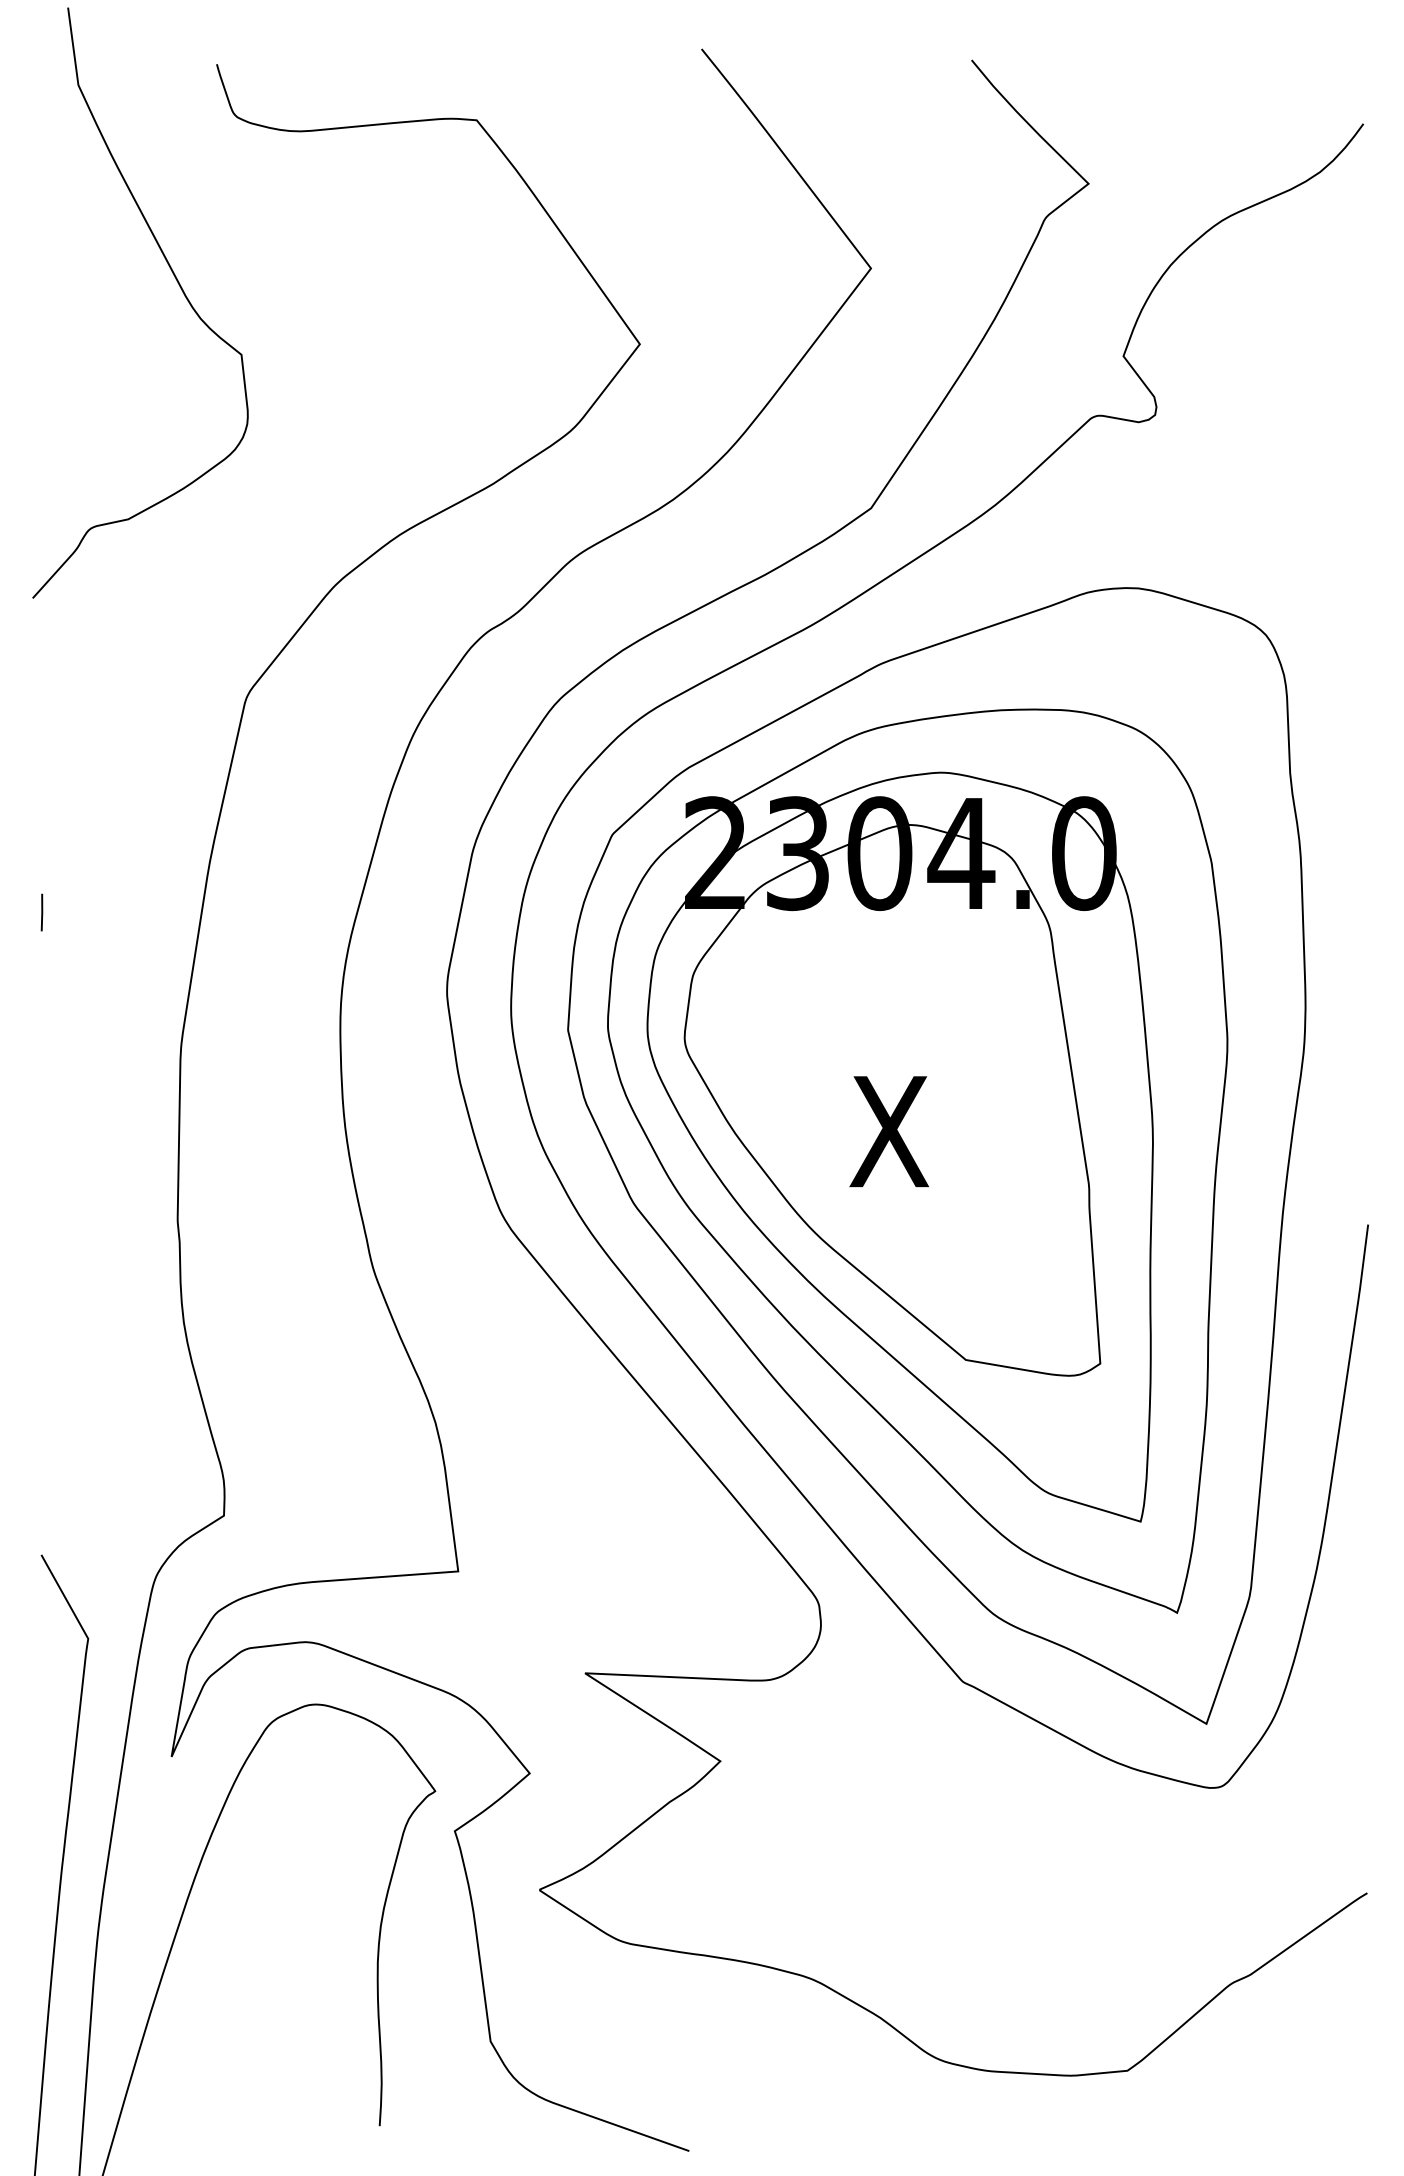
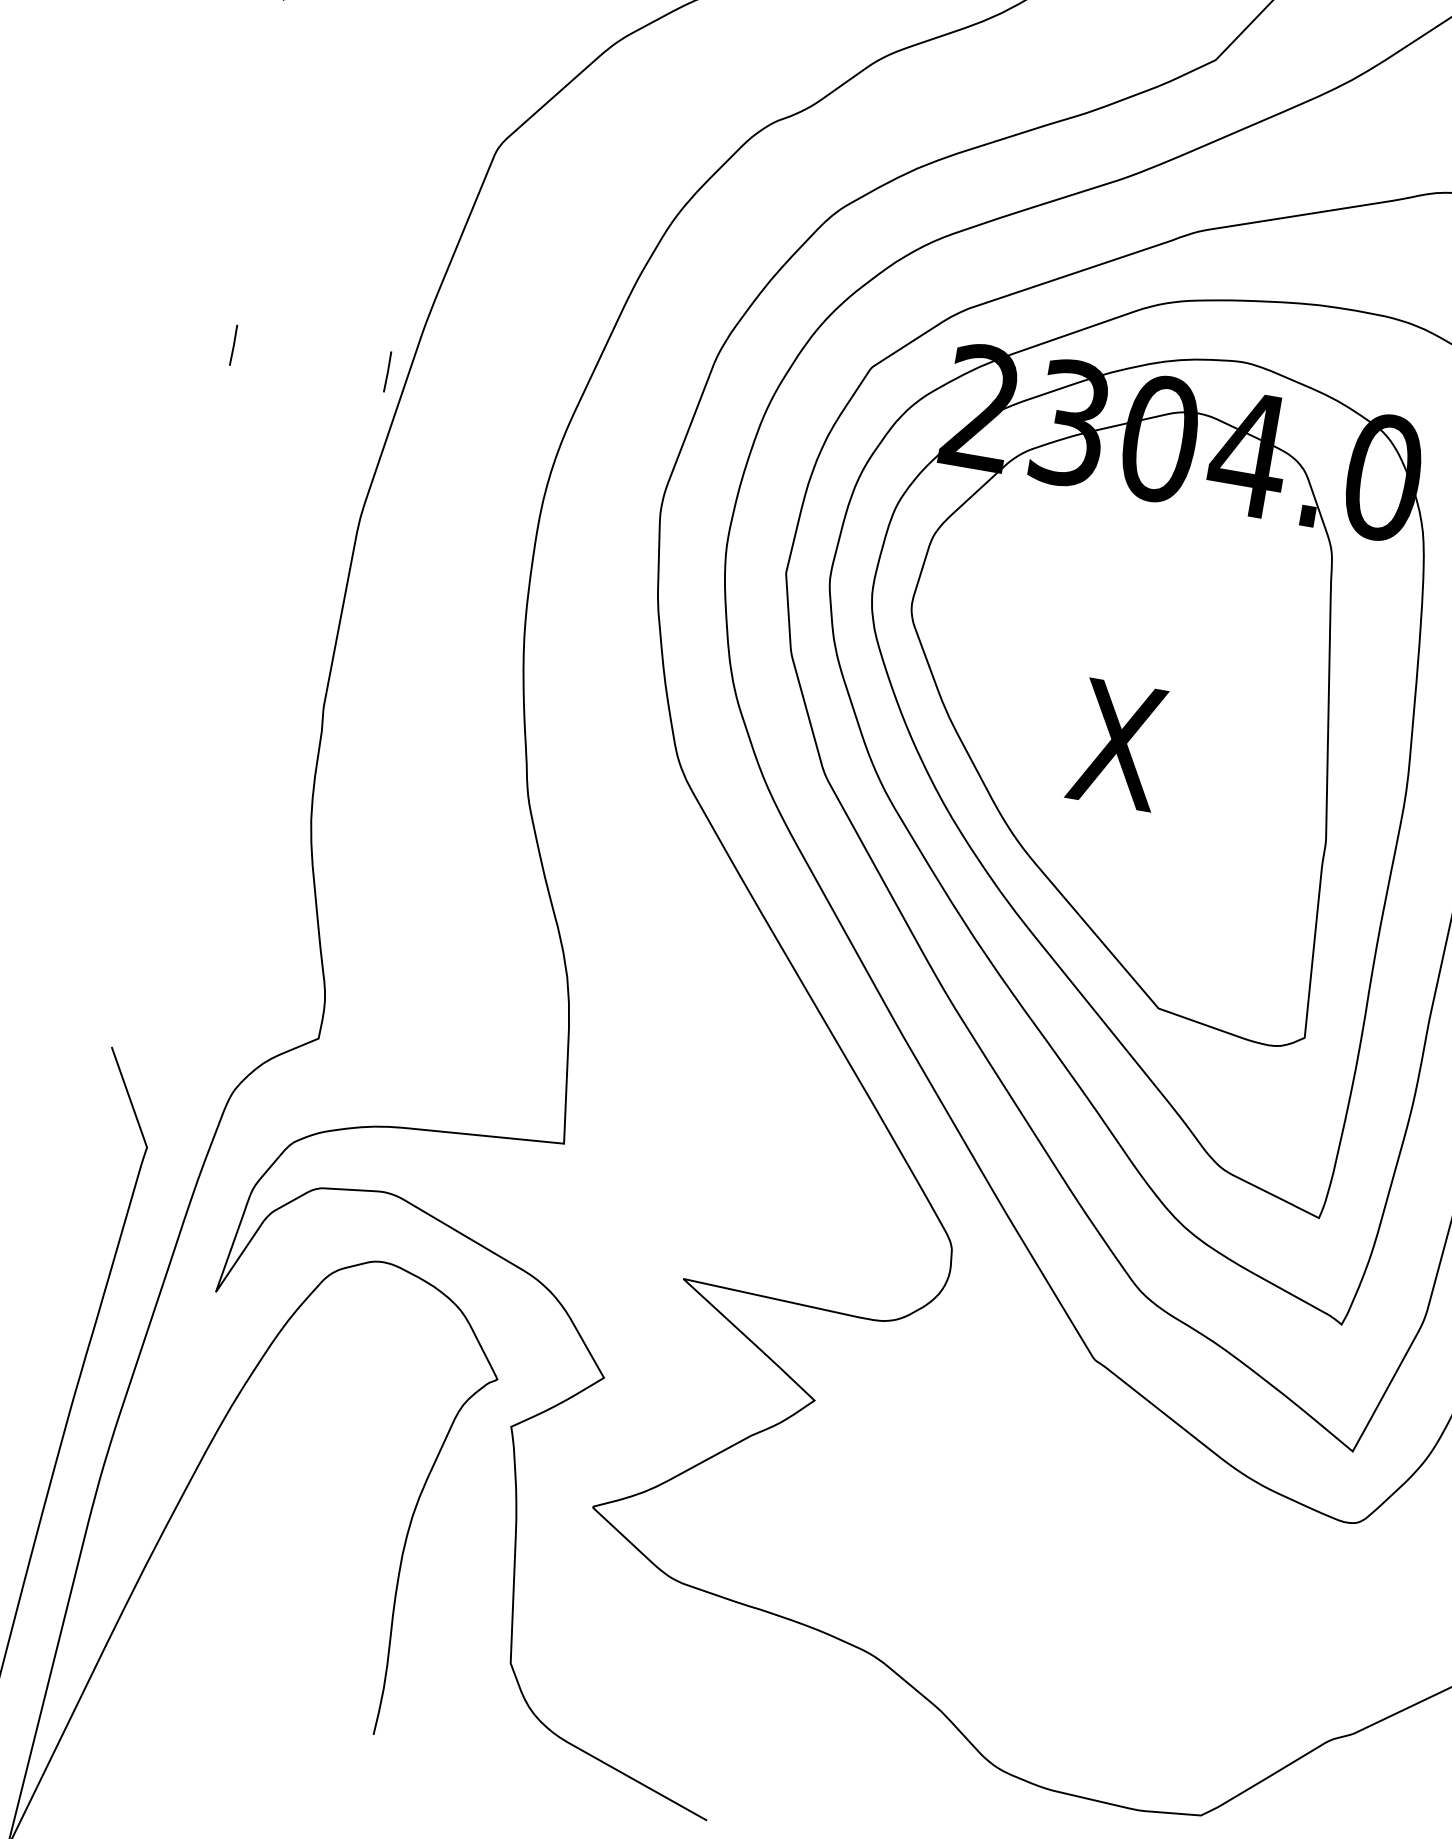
line: (182, 912) -> (387, 371), added

